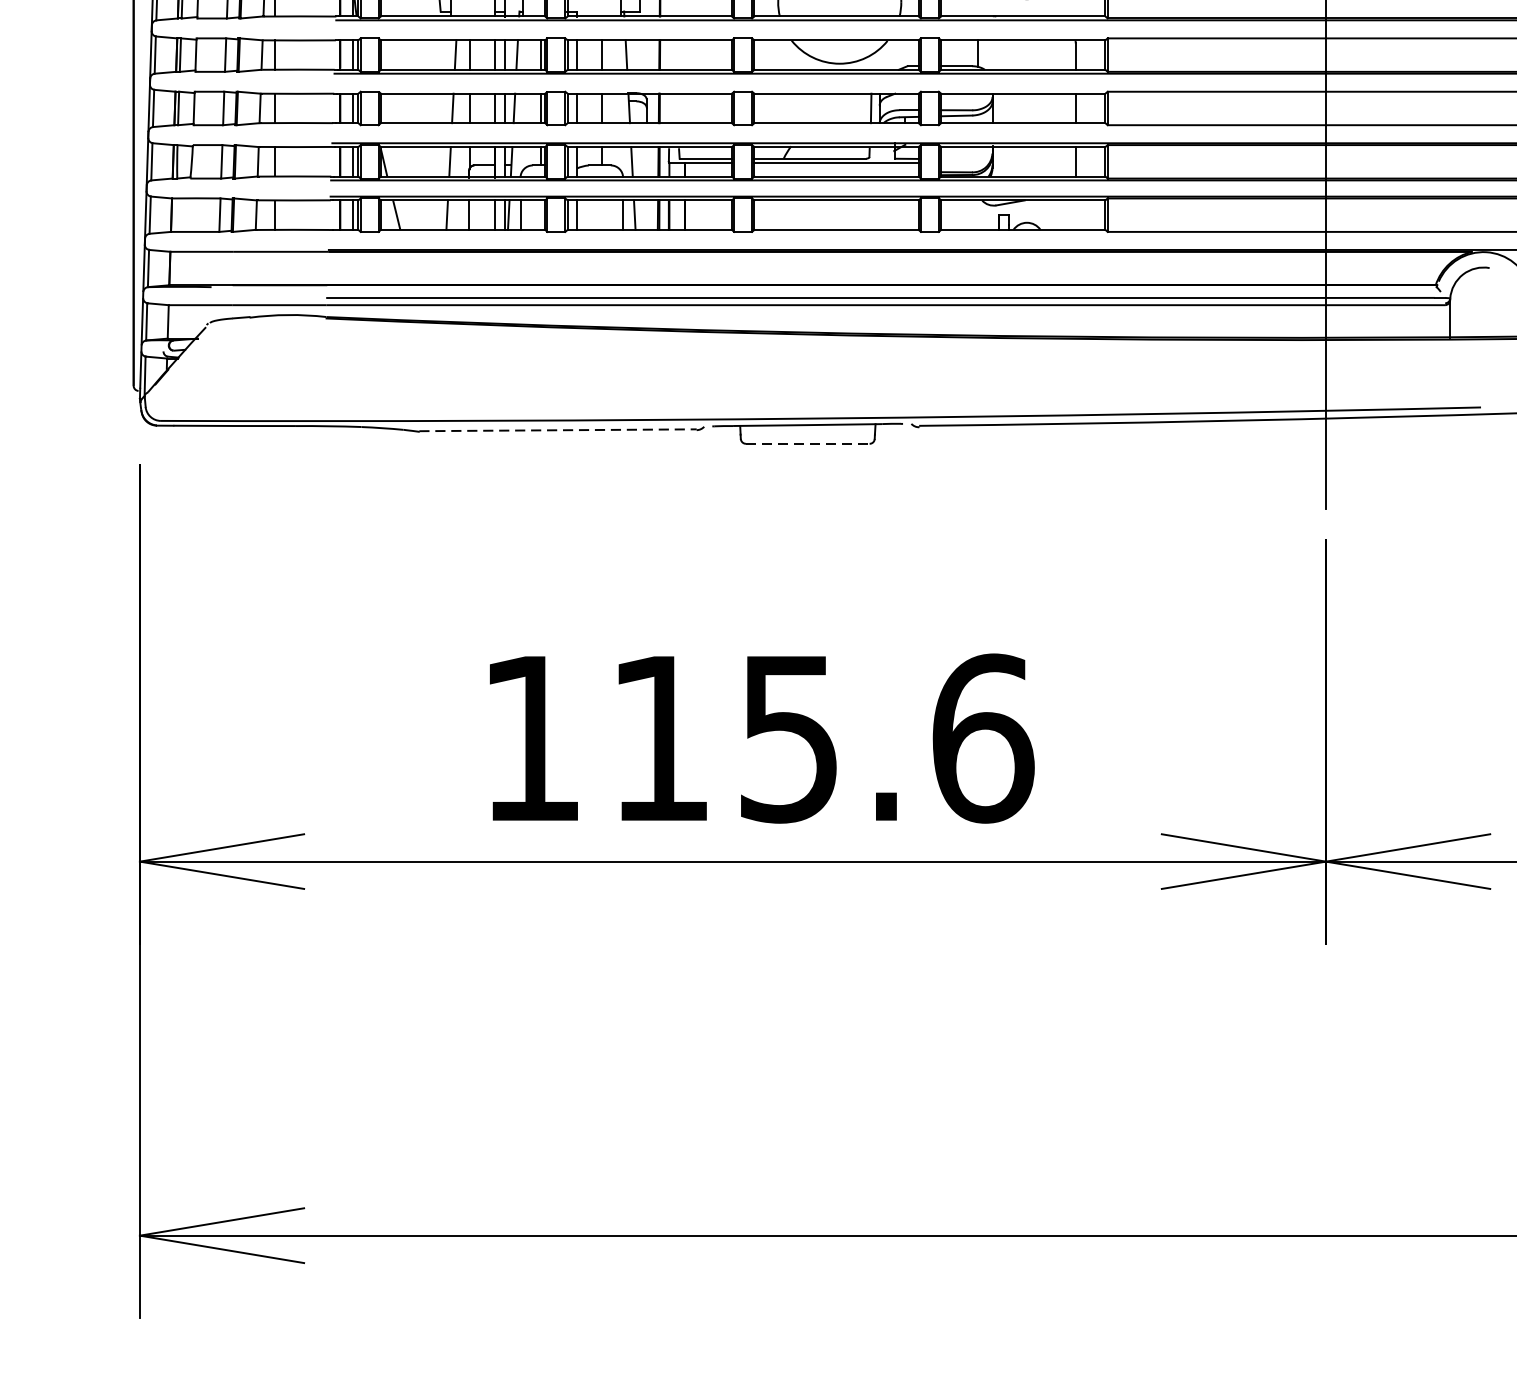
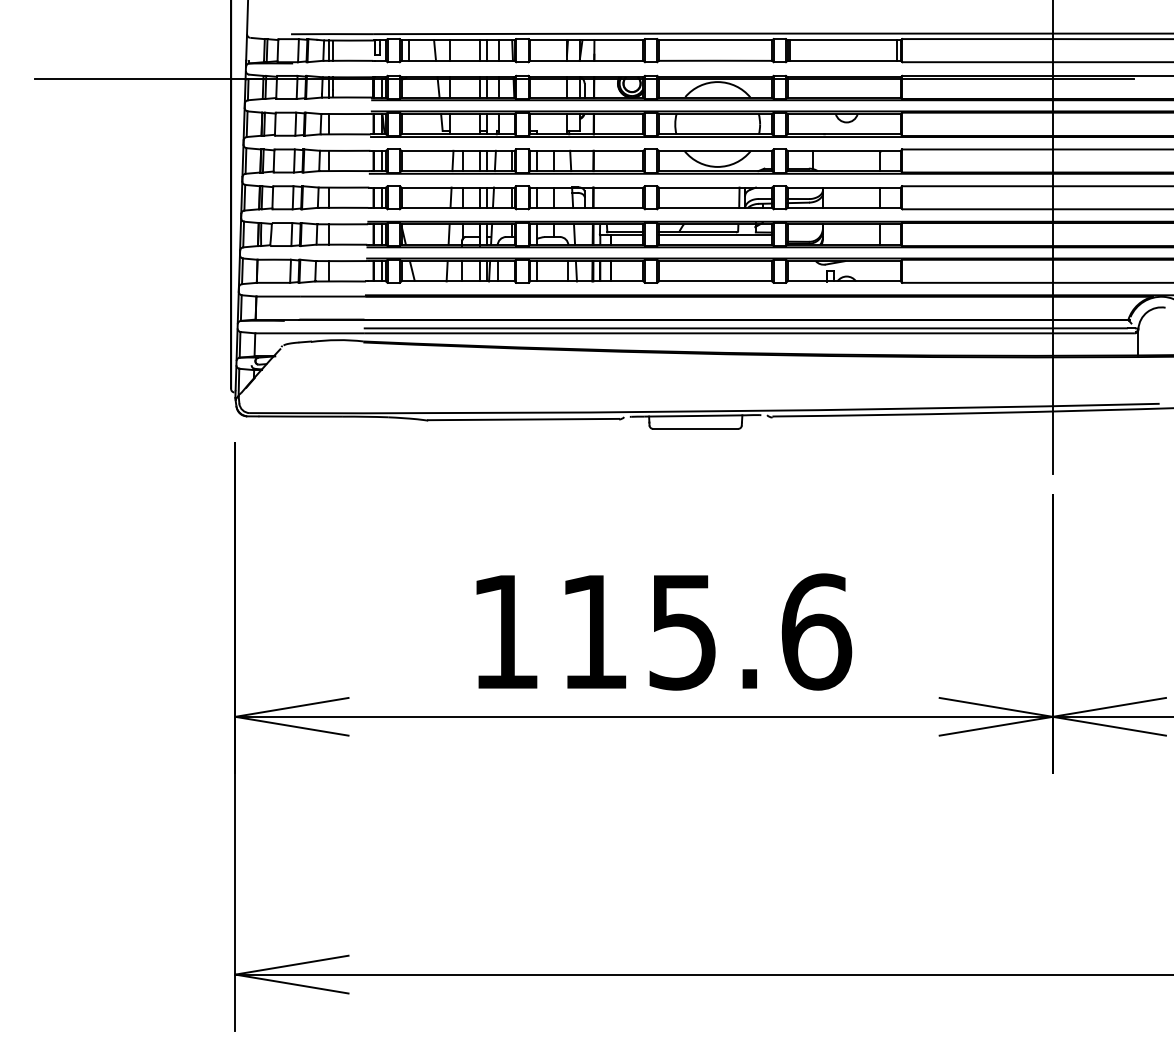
line: (557, 430) -> (523, 419), dashed -> solid
line: (807, 443) -> (695, 428), dashed -> solid

